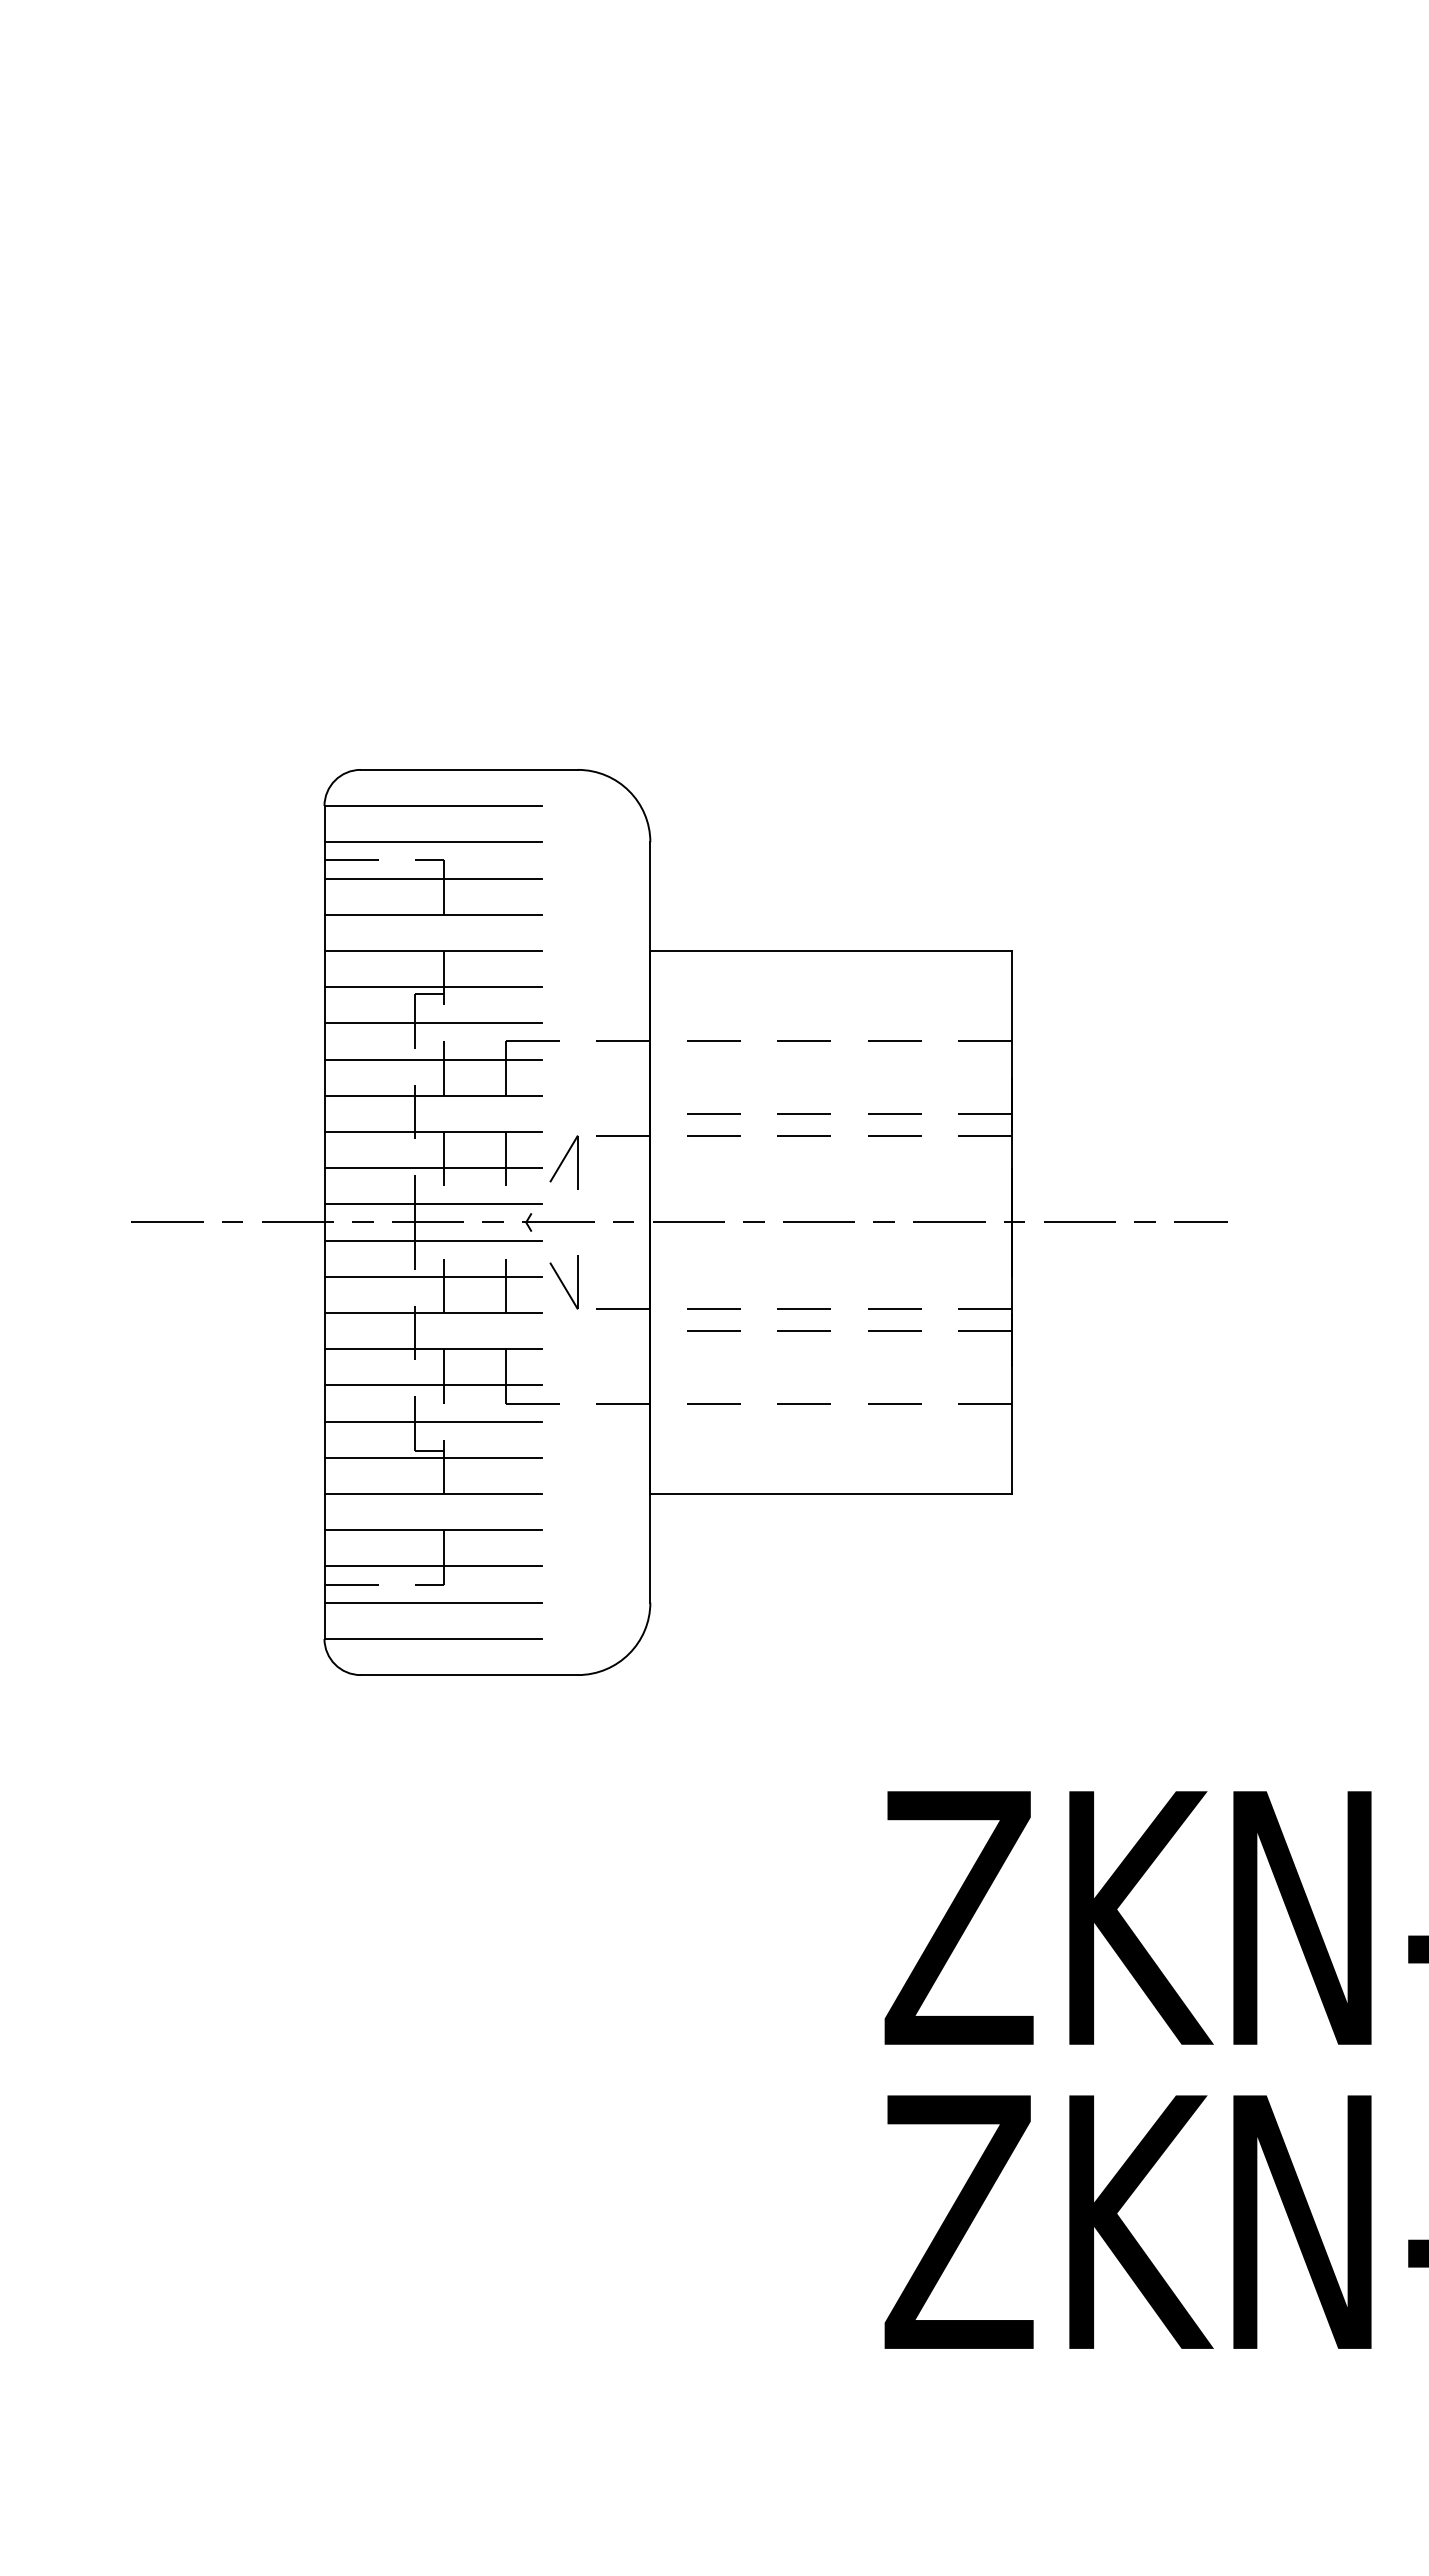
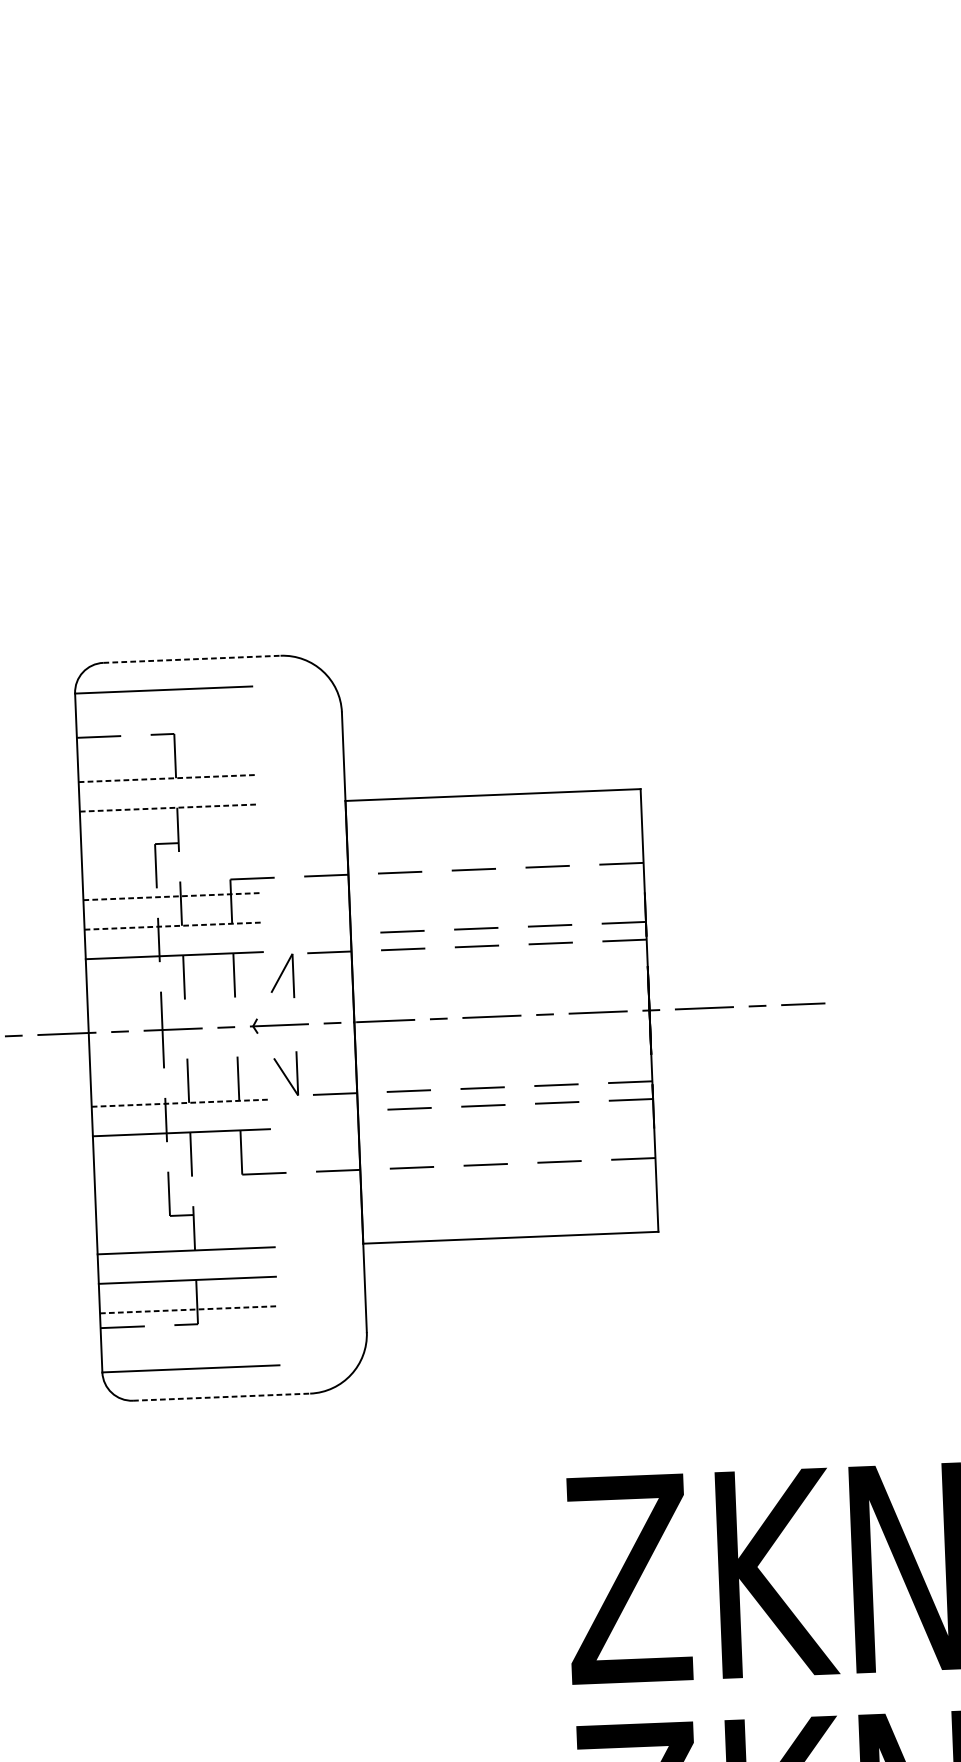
line: (469, 769) -> (192, 659), solid -> dashed
line: (432, 842) -> (164, 719), removed
line: (432, 878) -> (165, 749), removed
line: (433, 914) -> (167, 778), solid -> dashed
line: (433, 950) -> (168, 807), solid -> dashed
line: (432, 987) -> (169, 837), removed
line: (432, 1023) -> (170, 867), removed
line: (433, 1059) -> (172, 896), solid -> dashed
line: (433, 1095) -> (173, 925), solid -> dashed
line: (432, 1168) -> (175, 985), removed
line: (432, 1204) -> (176, 1014), removed
line: (432, 1240) -> (177, 1044), removed
line: (432, 1276) -> (178, 1073), removed
line: (433, 1313) -> (180, 1103), solid -> dashed
line: (432, 1385) -> (182, 1162), removed
line: (432, 1421) -> (183, 1191), removed
line: (432, 1457) -> (184, 1221), removed
line: (433, 1566) -> (188, 1309), solid -> dashed
line: (432, 1602) -> (189, 1339), removed
line: (469, 1675) -> (221, 1397), solid -> dashed

